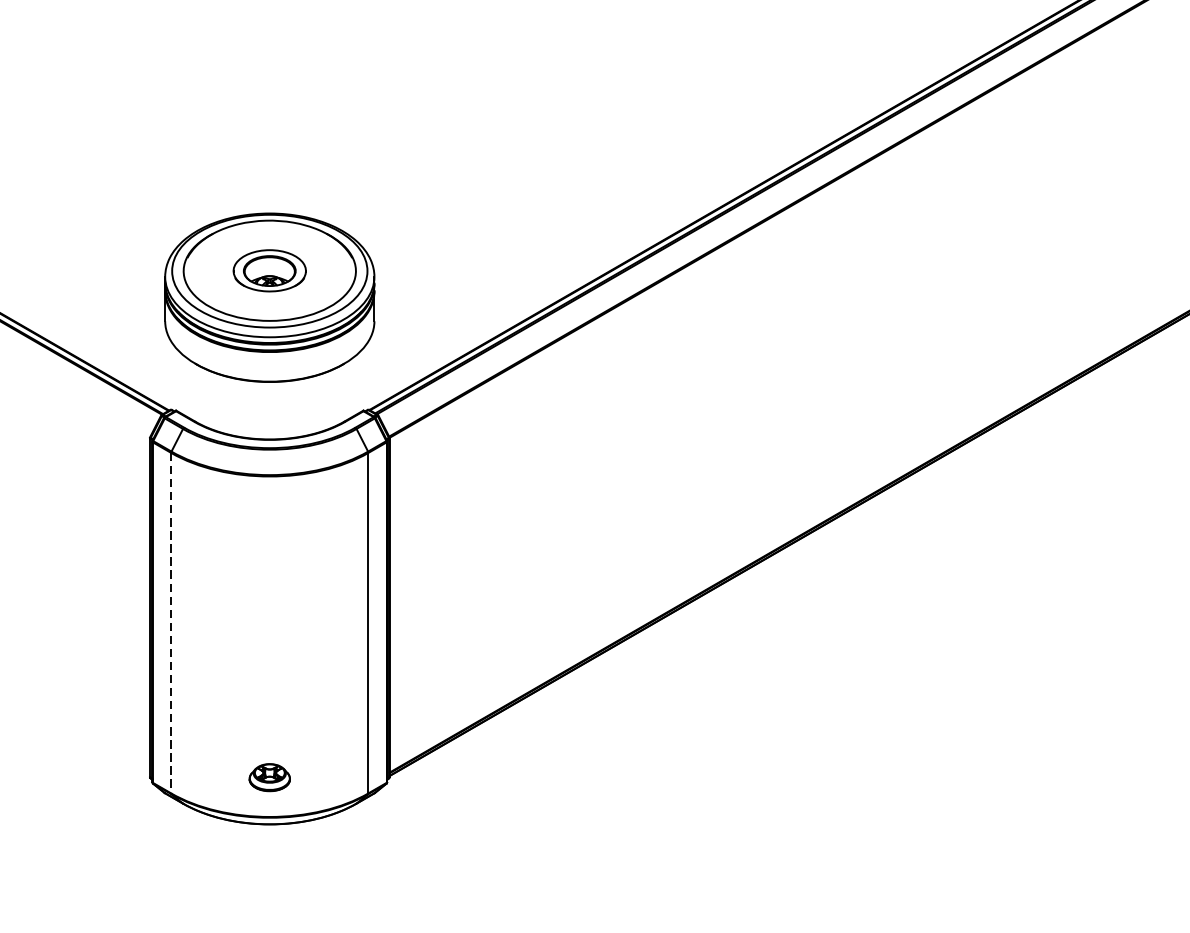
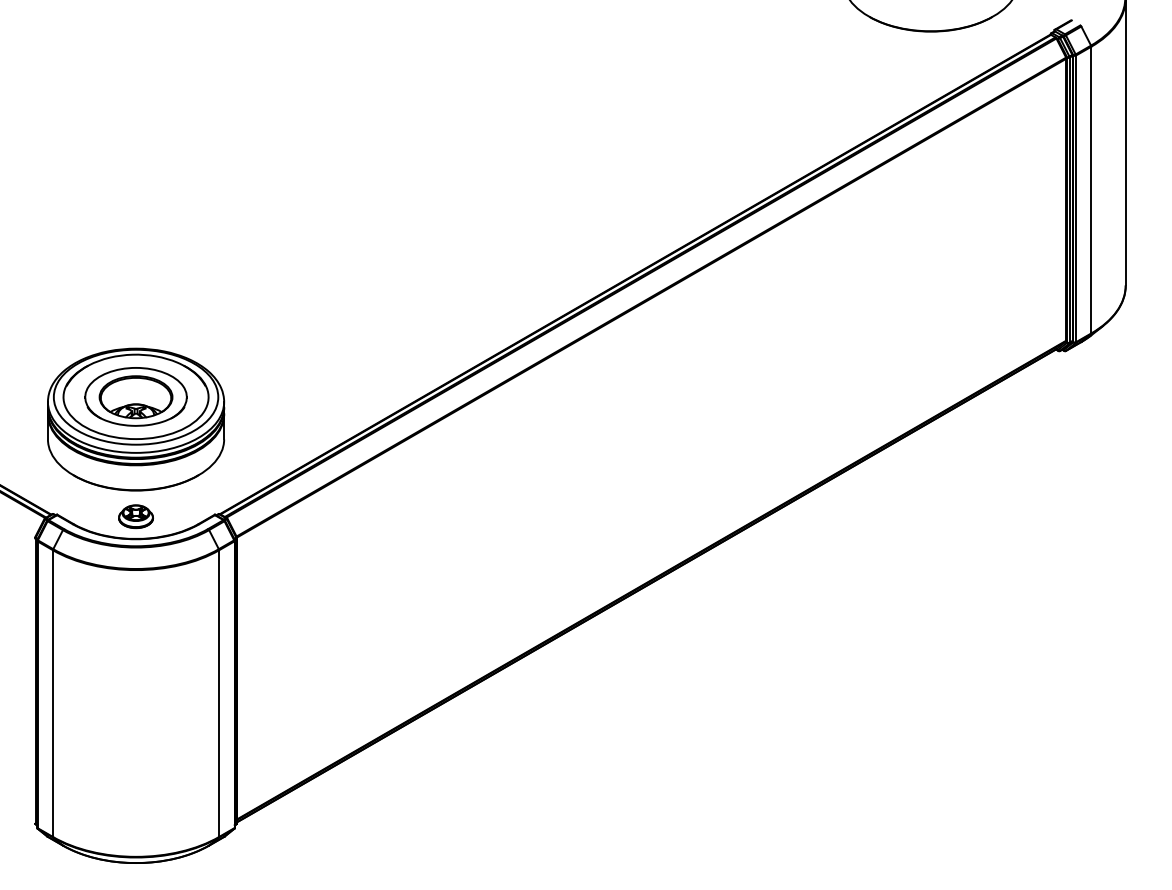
part: (269, 270) -> (135, 396), size x1.67
line: (171, 624) -> (53, 694), dashed -> solid
part: (269, 777) -> (135, 516), moved

